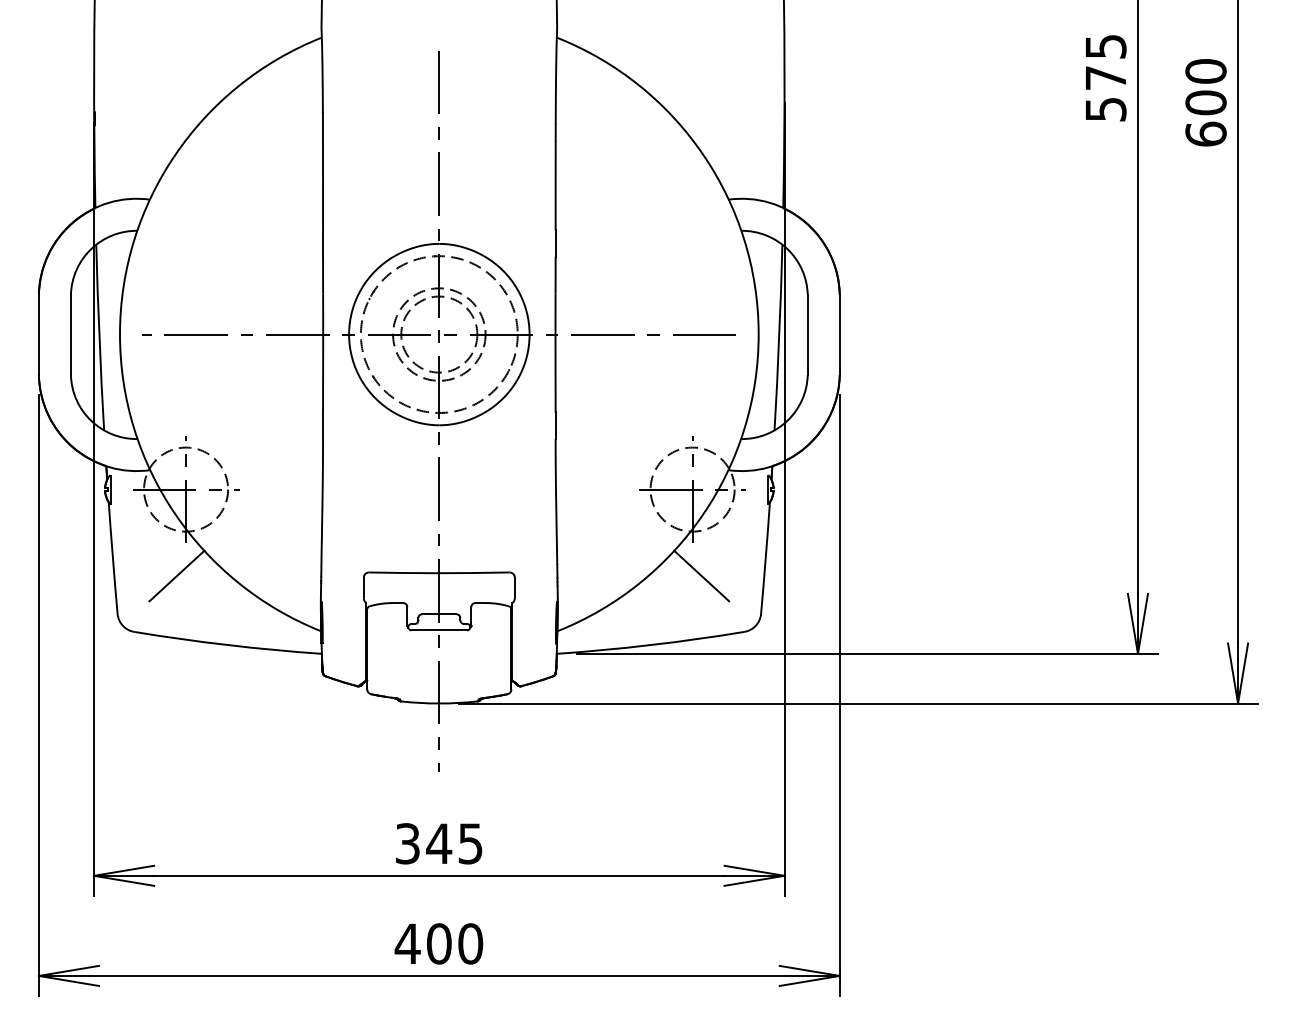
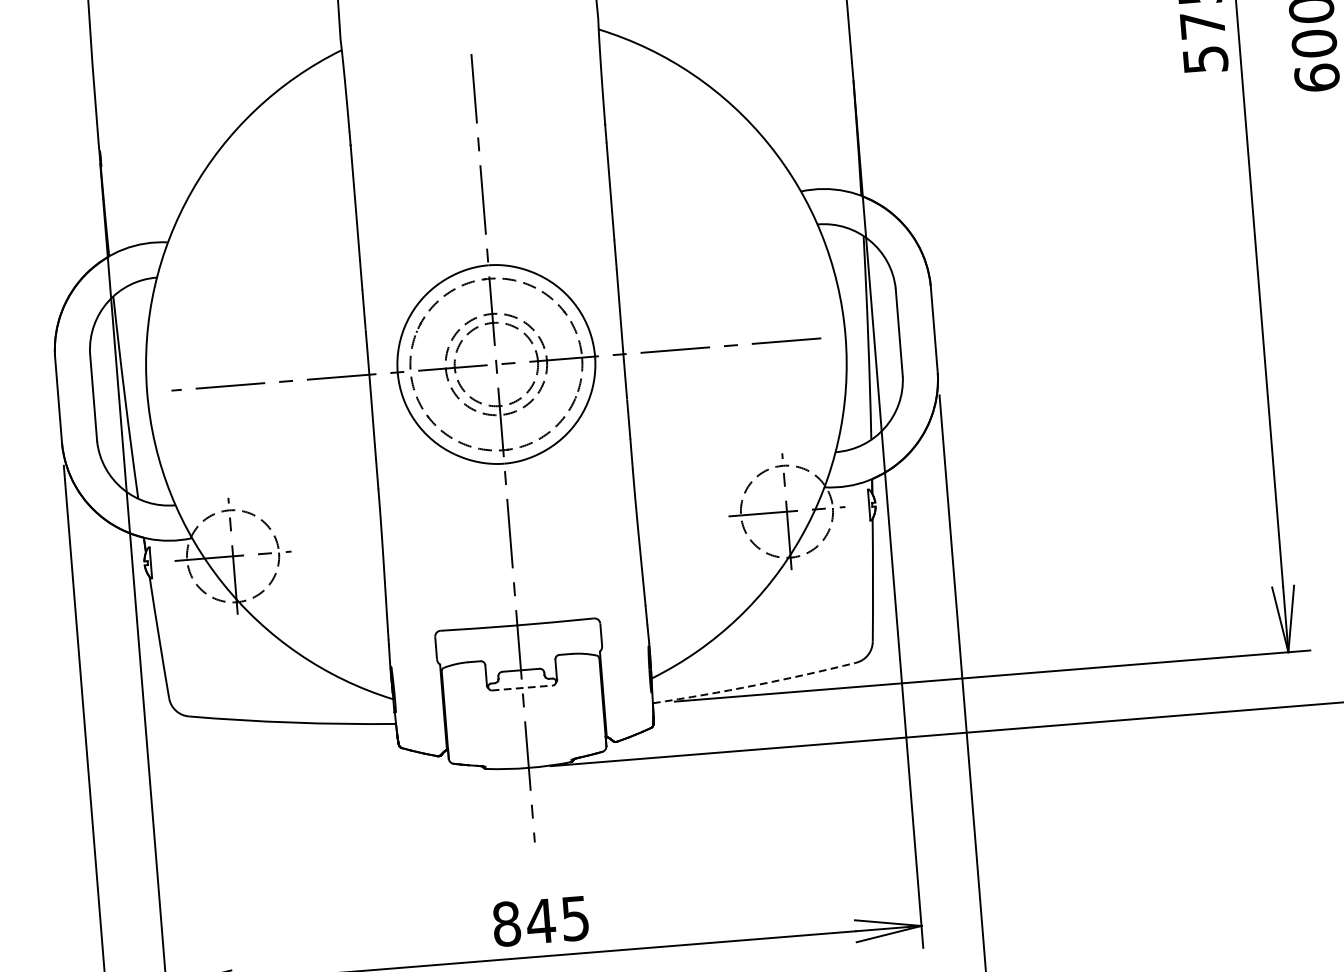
line: (176, 575) -> (230, 651), removed
line: (701, 575) -> (804, 604), removed
line: (439, 630) -> (522, 688), solid -> dashed
arc: (650, 645) -> (754, 685), solid -> dashed
text: (407, 843) -> (506, 923), 345 -> 845

